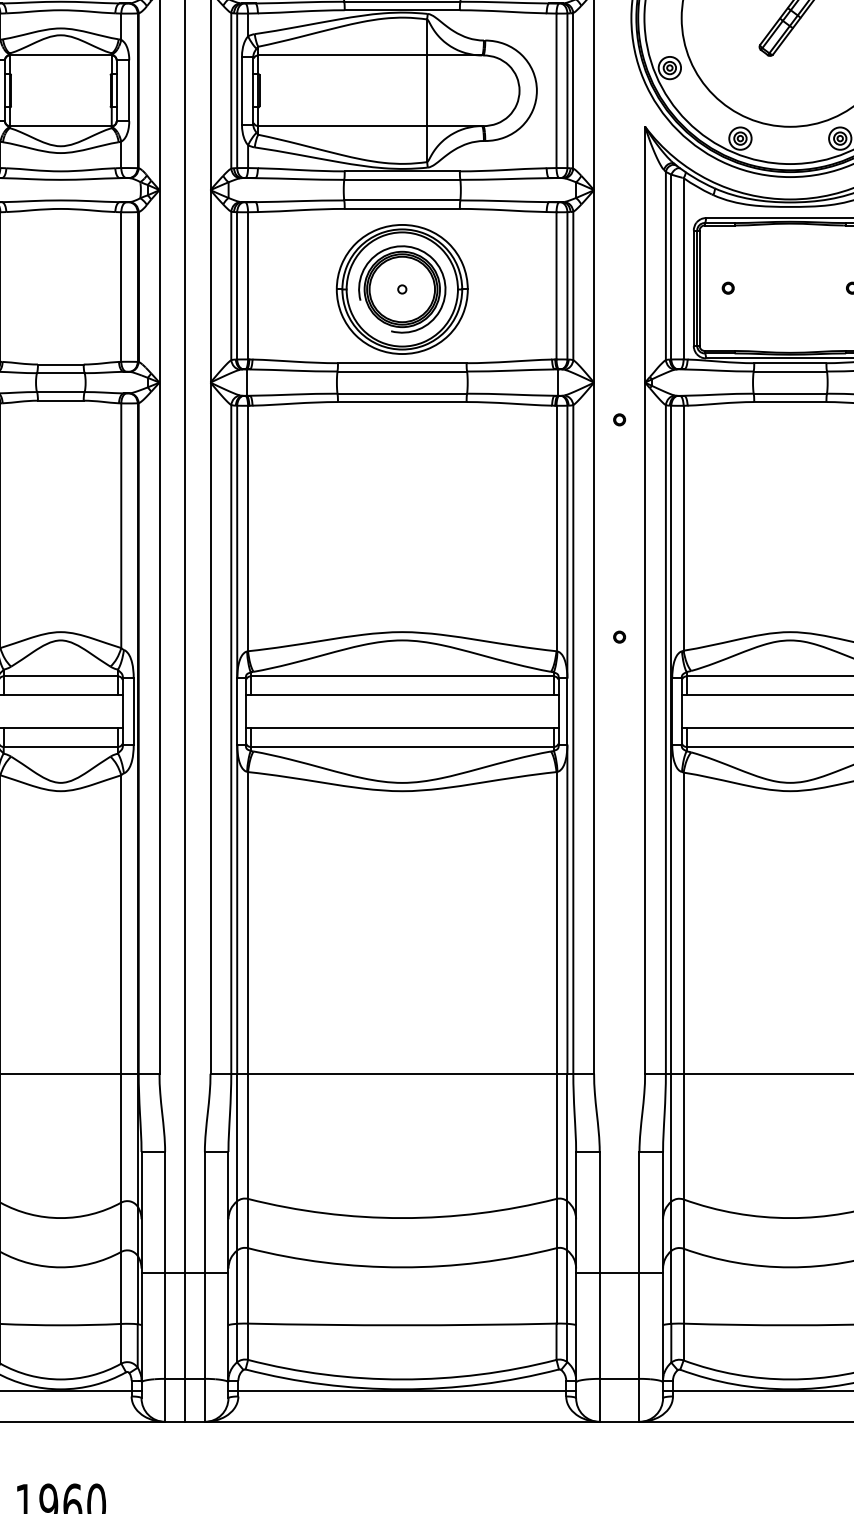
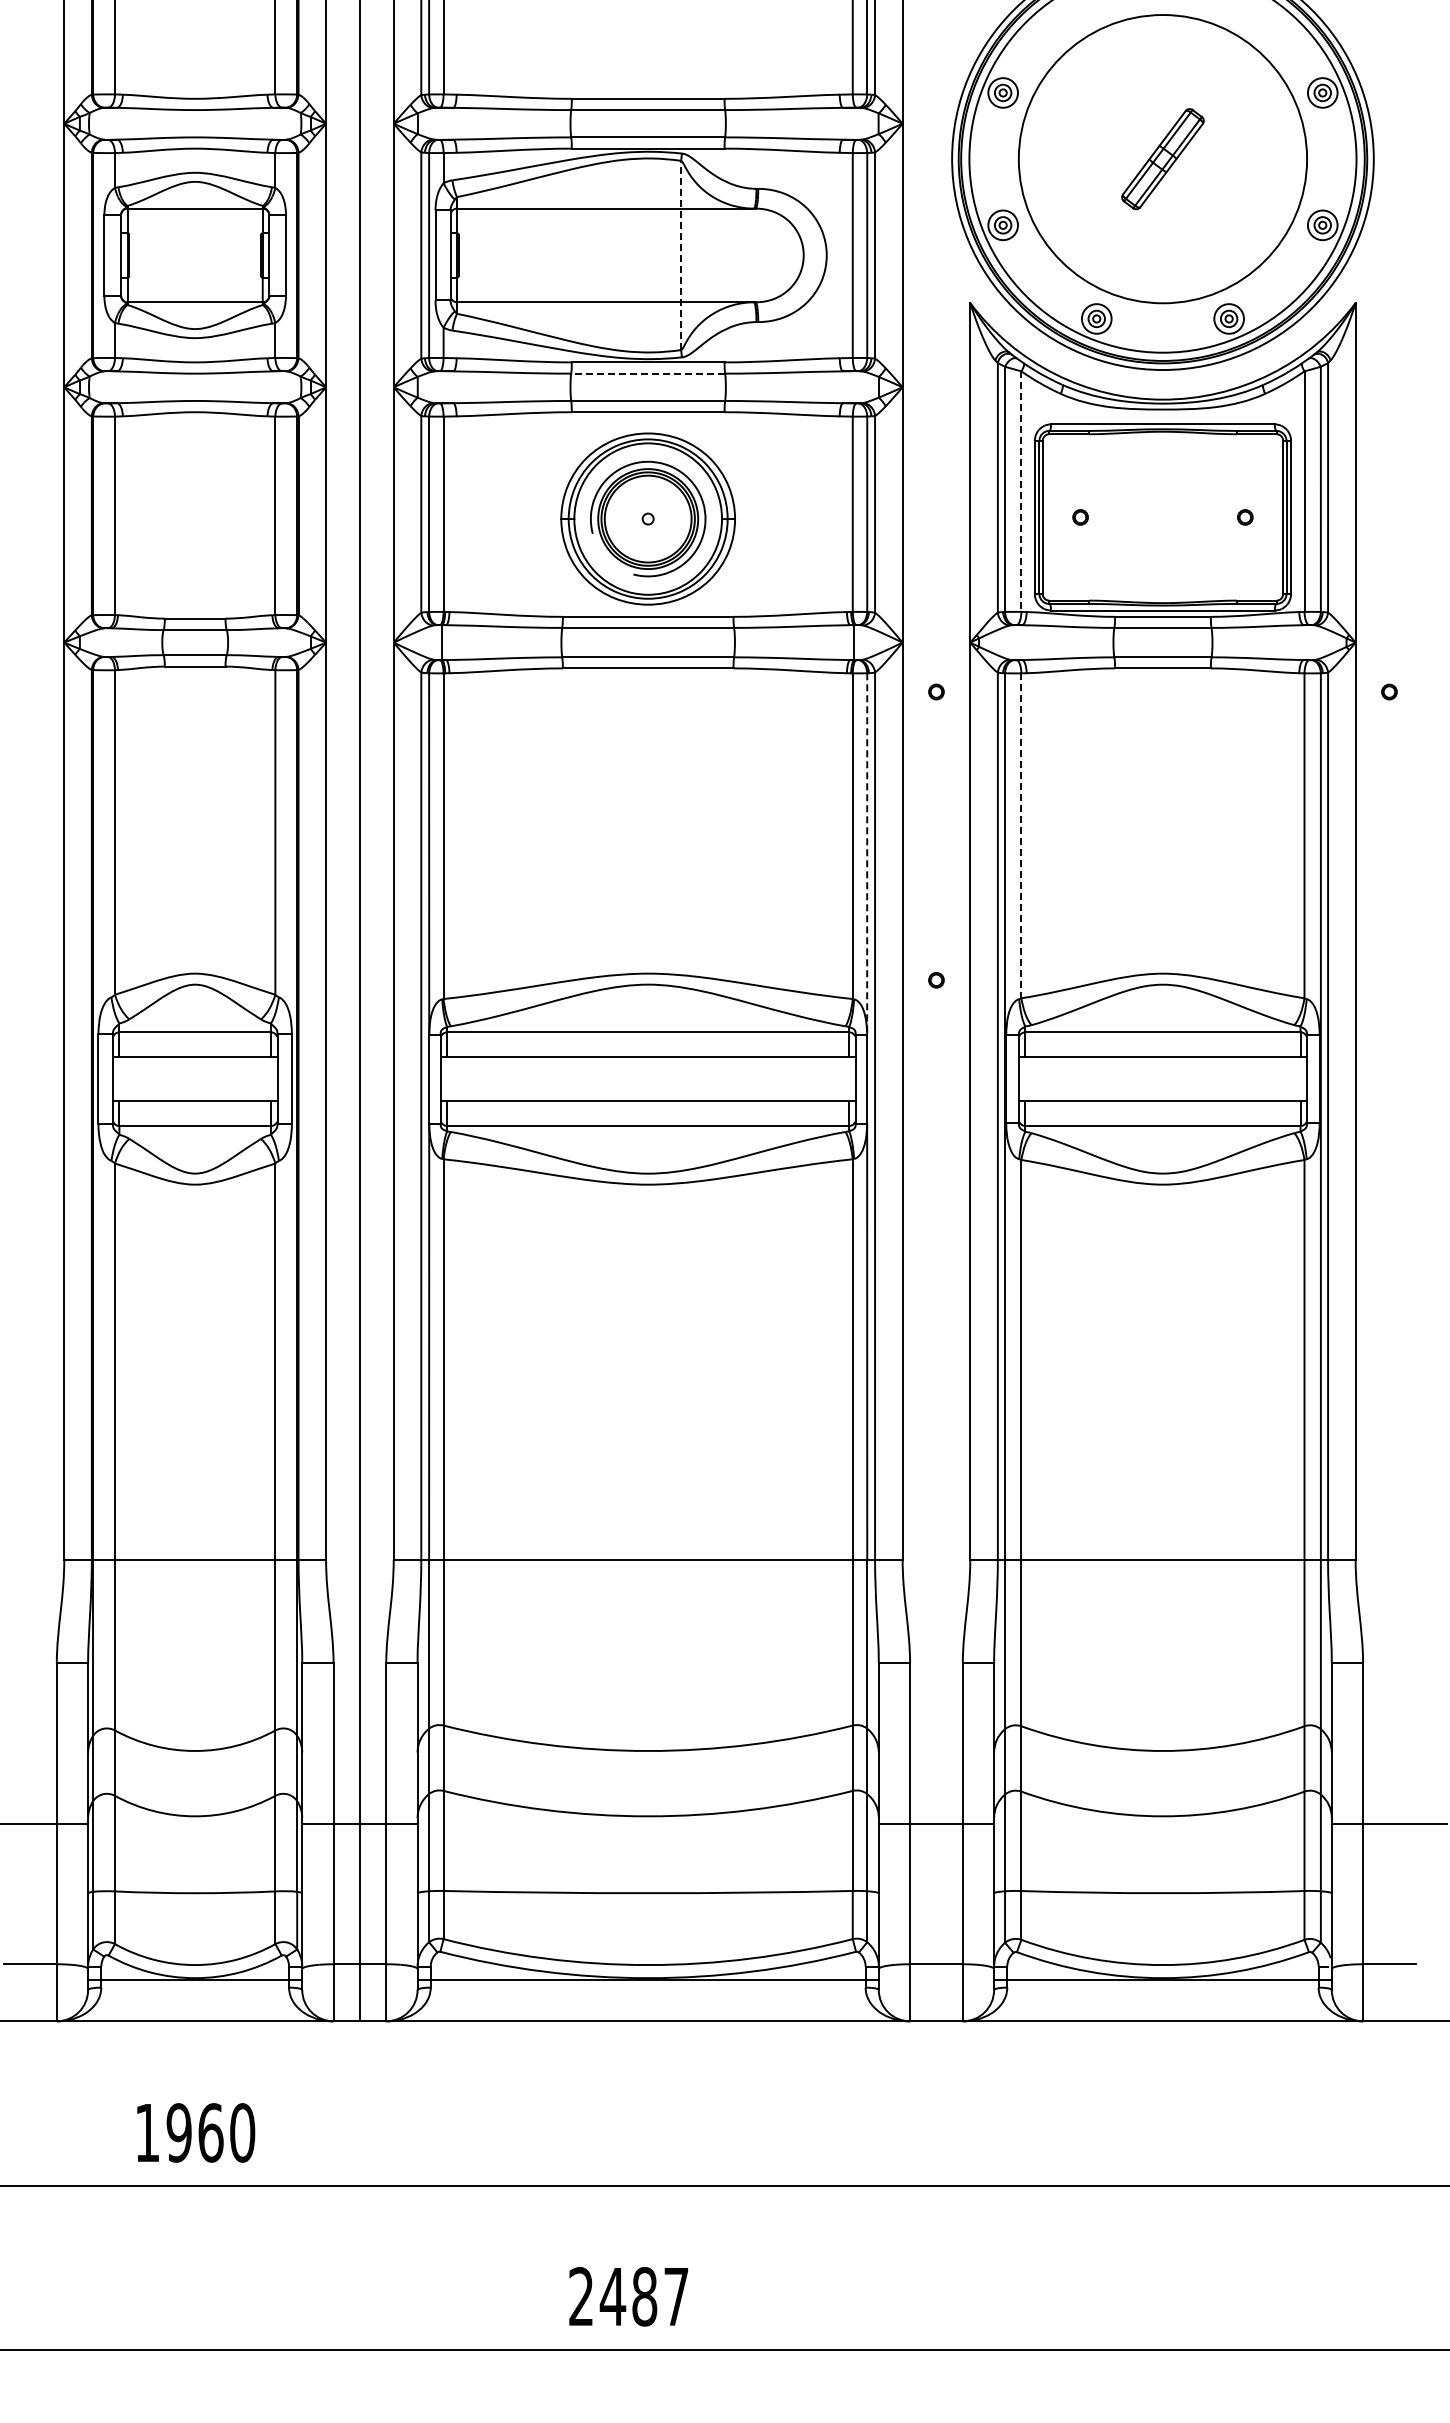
line: (427, 90) -> (681, 255), solid -> dashed
line: (402, 179) -> (648, 373), solid -> dashed
line: (683, 269) -> (1021, 492), solid -> dashed
line: (683, 528) -> (1021, 836), solid -> dashed
line: (567, 541) -> (867, 853), solid -> dashed

